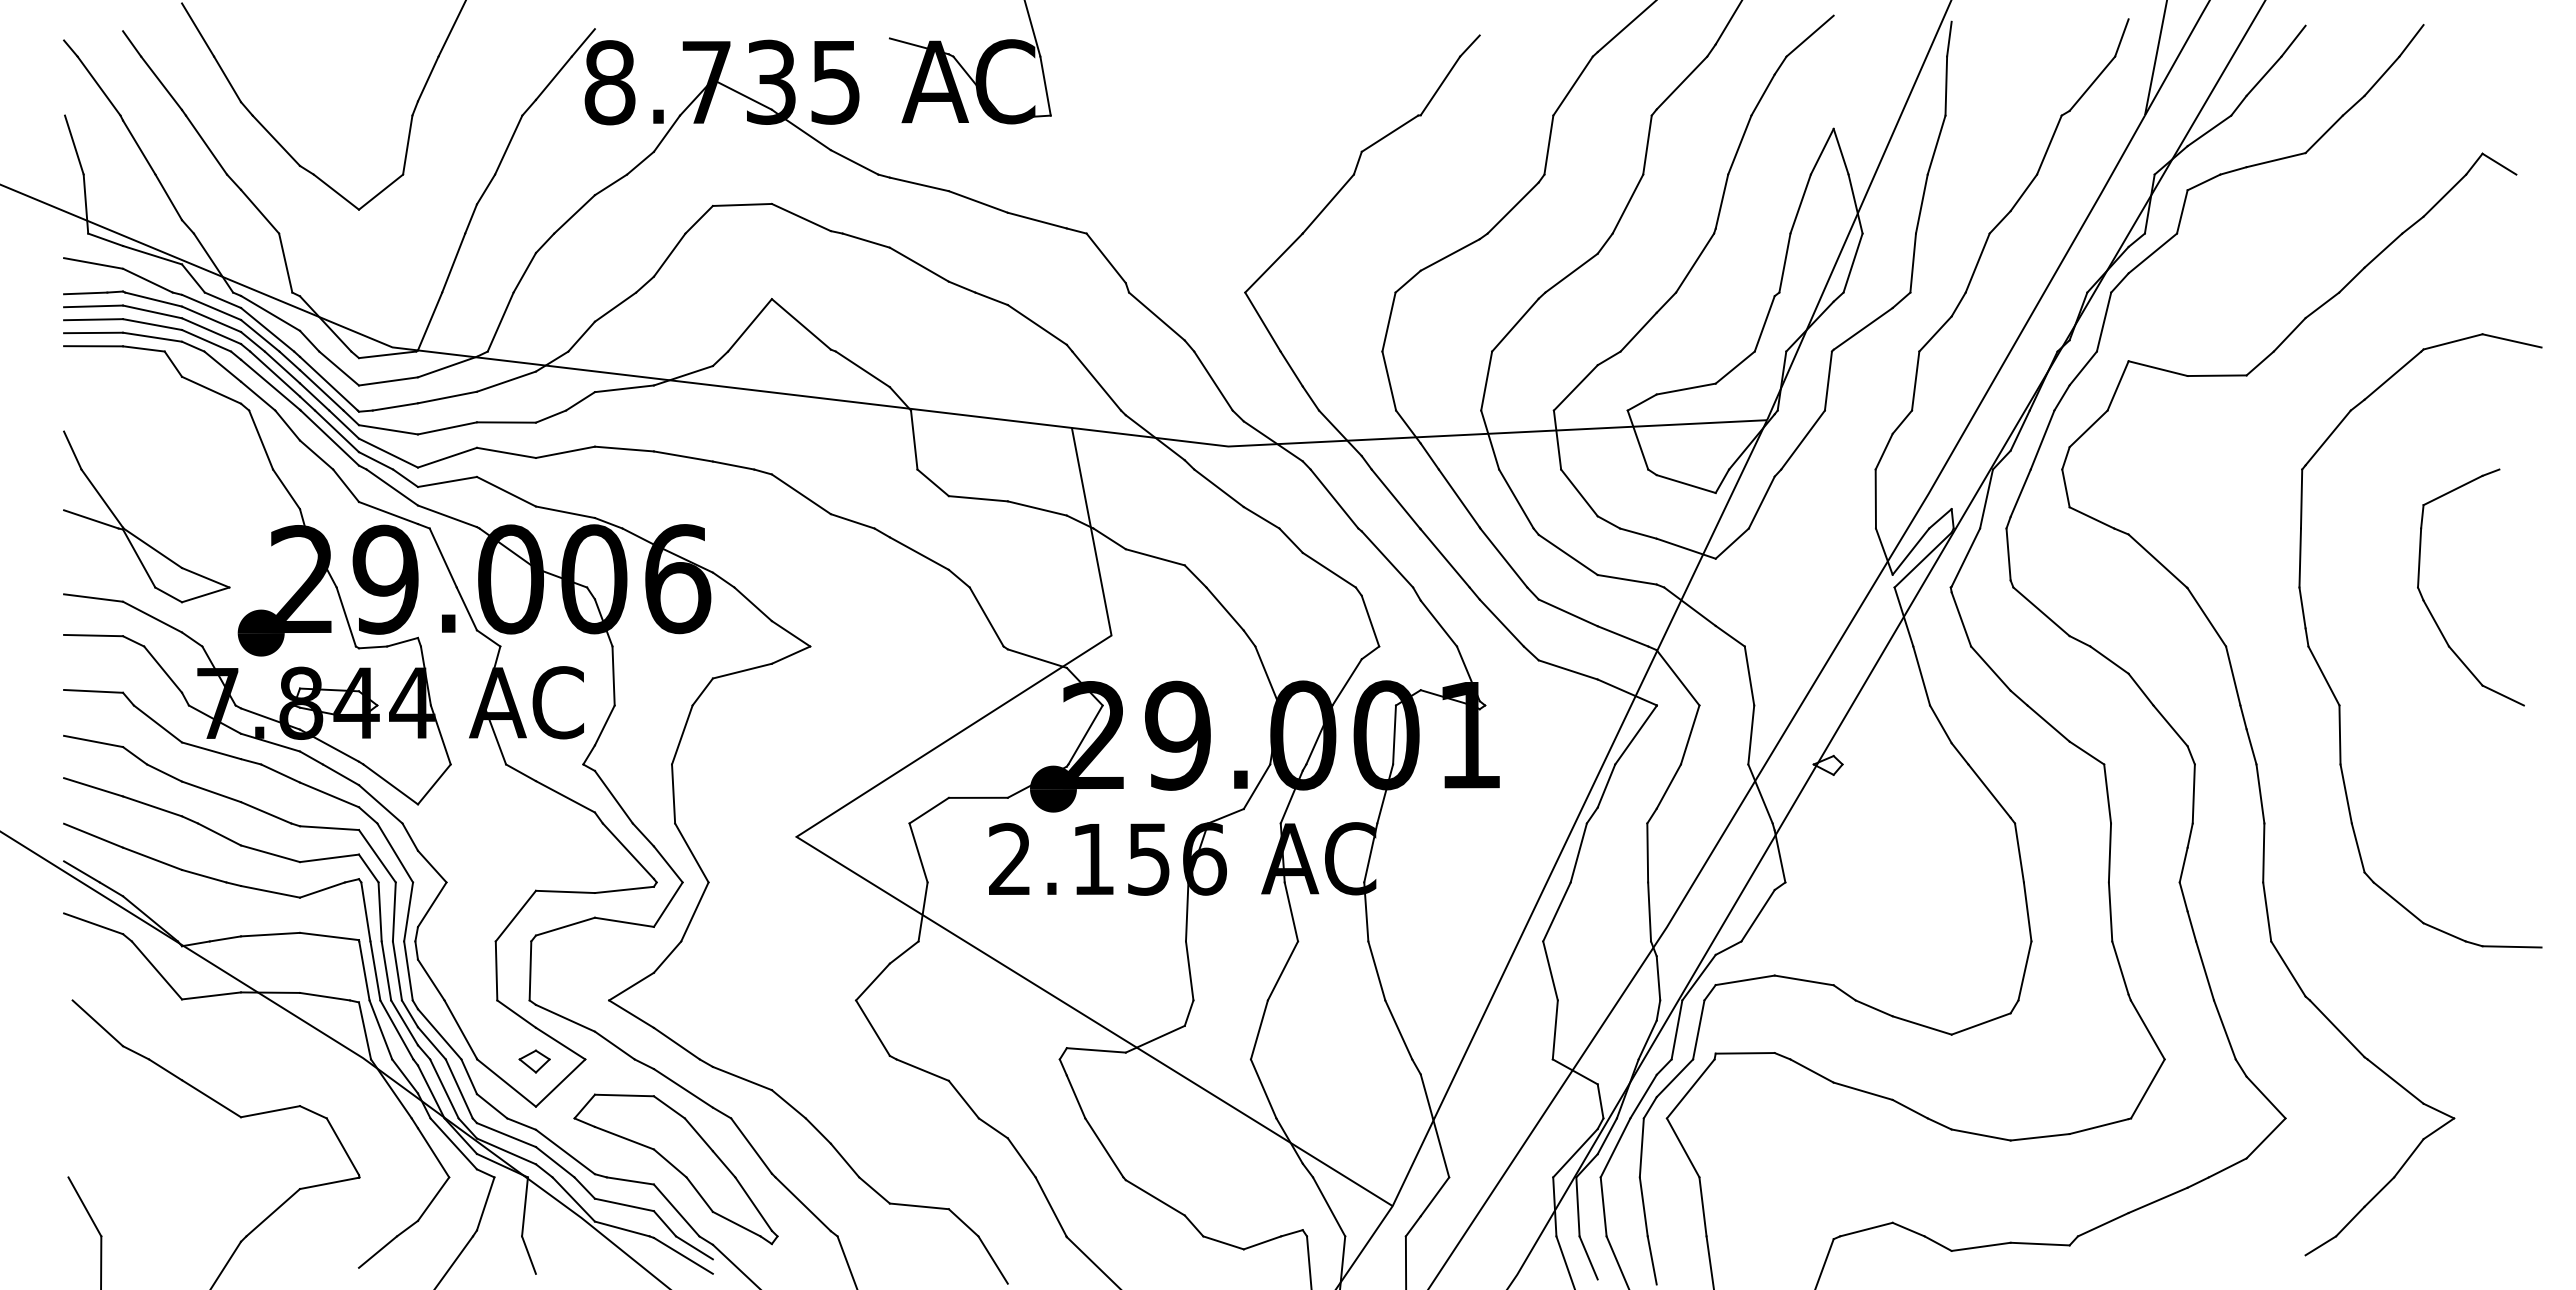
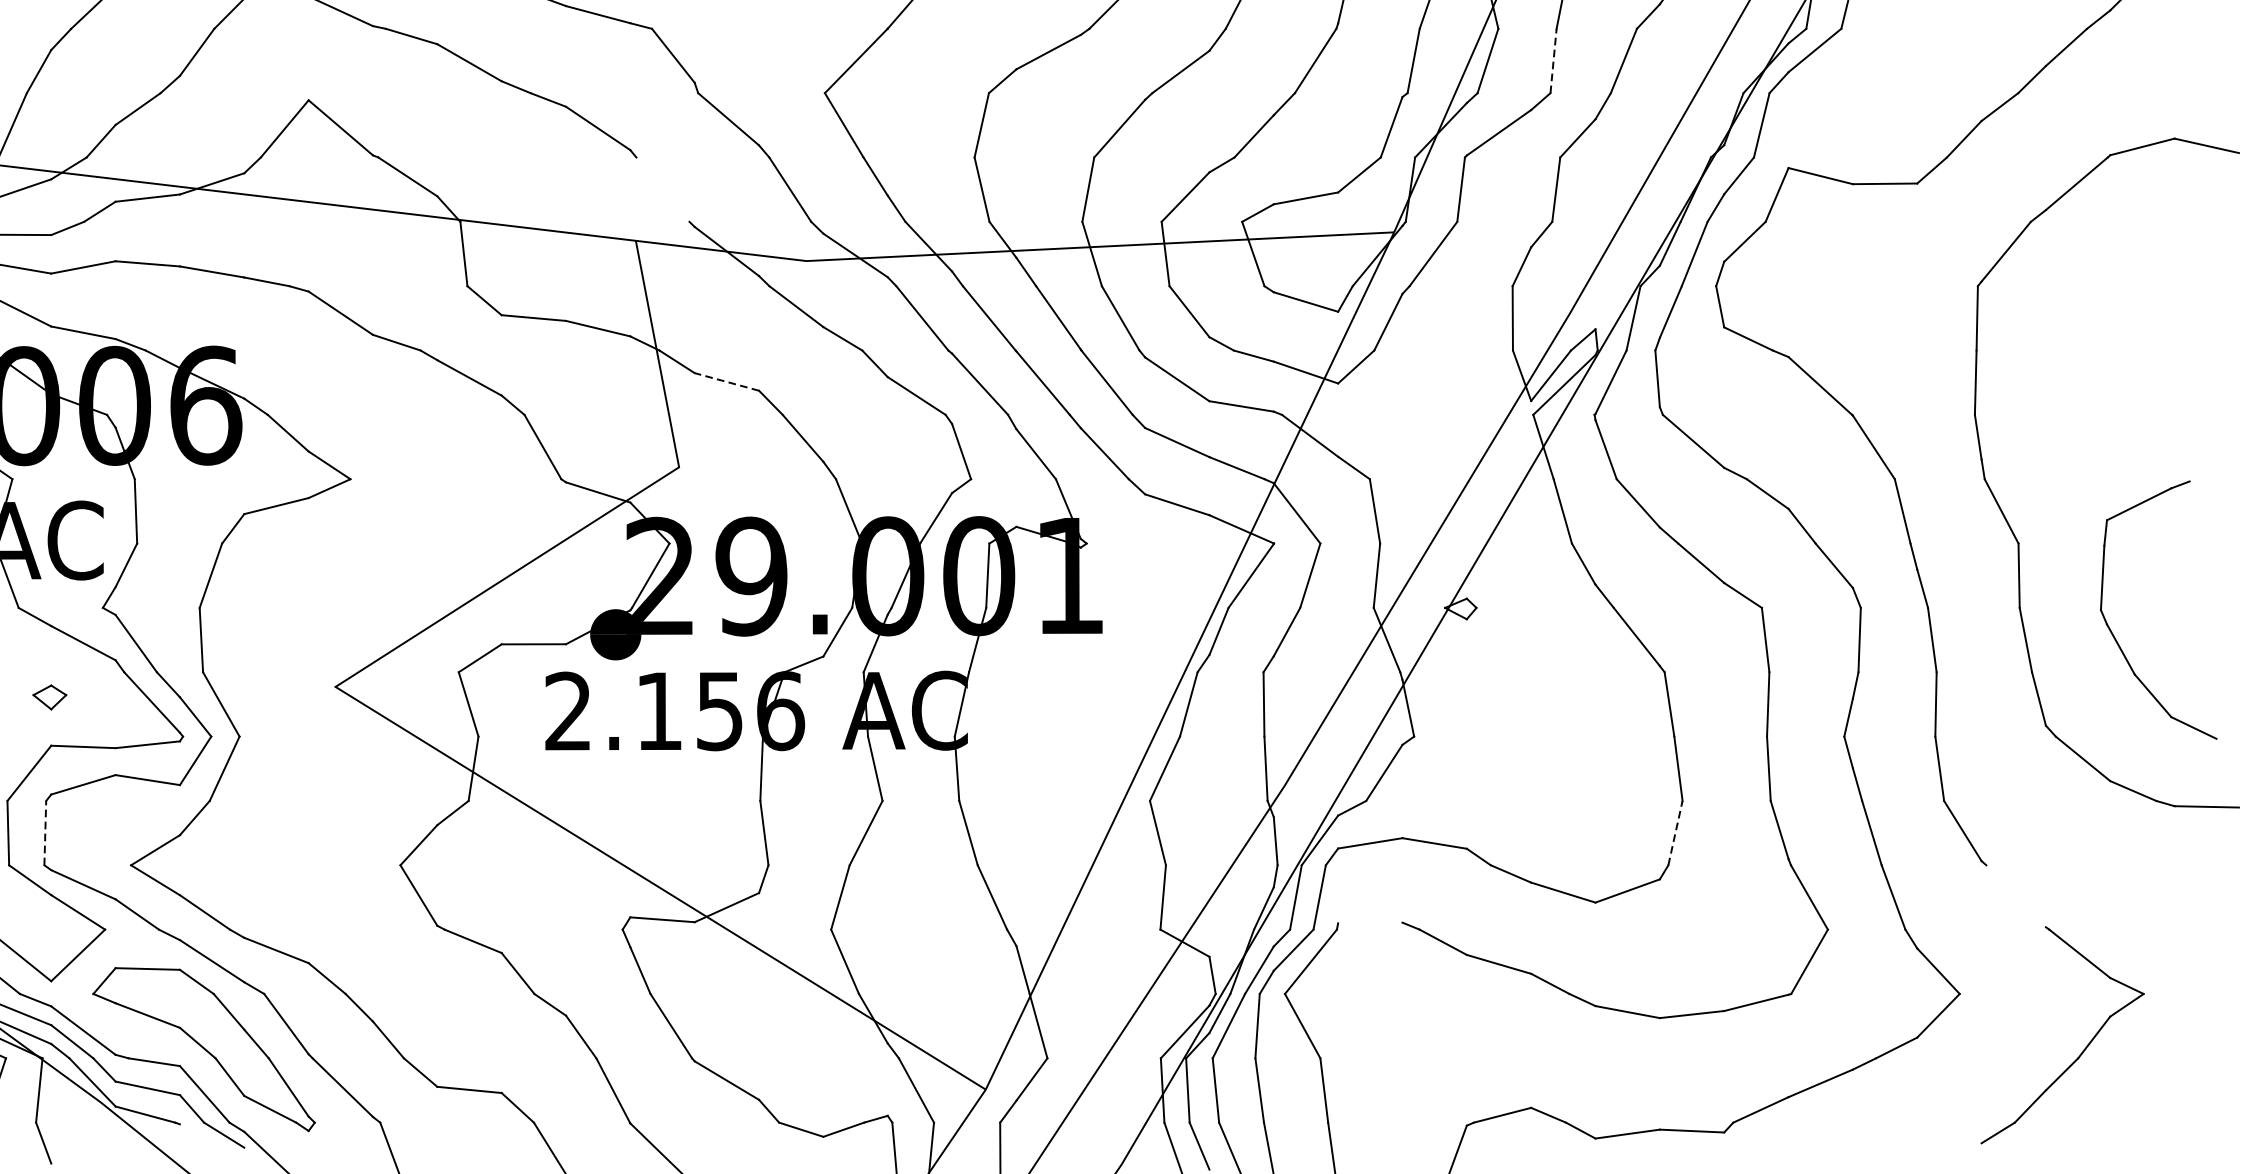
line: (1913, 263) -> (1553, 61), solid -> dashed
line: (1096, 380) -> (662, 189), removed
line: (1155, 557) -> (727, 382), solid -> dashed
part: (2430, 610) -> (2114, 635), moved
line: (530, 970) -> (45, 832), solid -> dashed
line: (2025, 970) -> (1676, 832), solid -> dashed
line: (2336, 1028) -> (2015, 895), removed
line: (1744, 1053) -> (1369, 923), removed
part: (534, 1061) -> (49, 697), moved
line: (682, 1255) -> (211, 1143), removed

